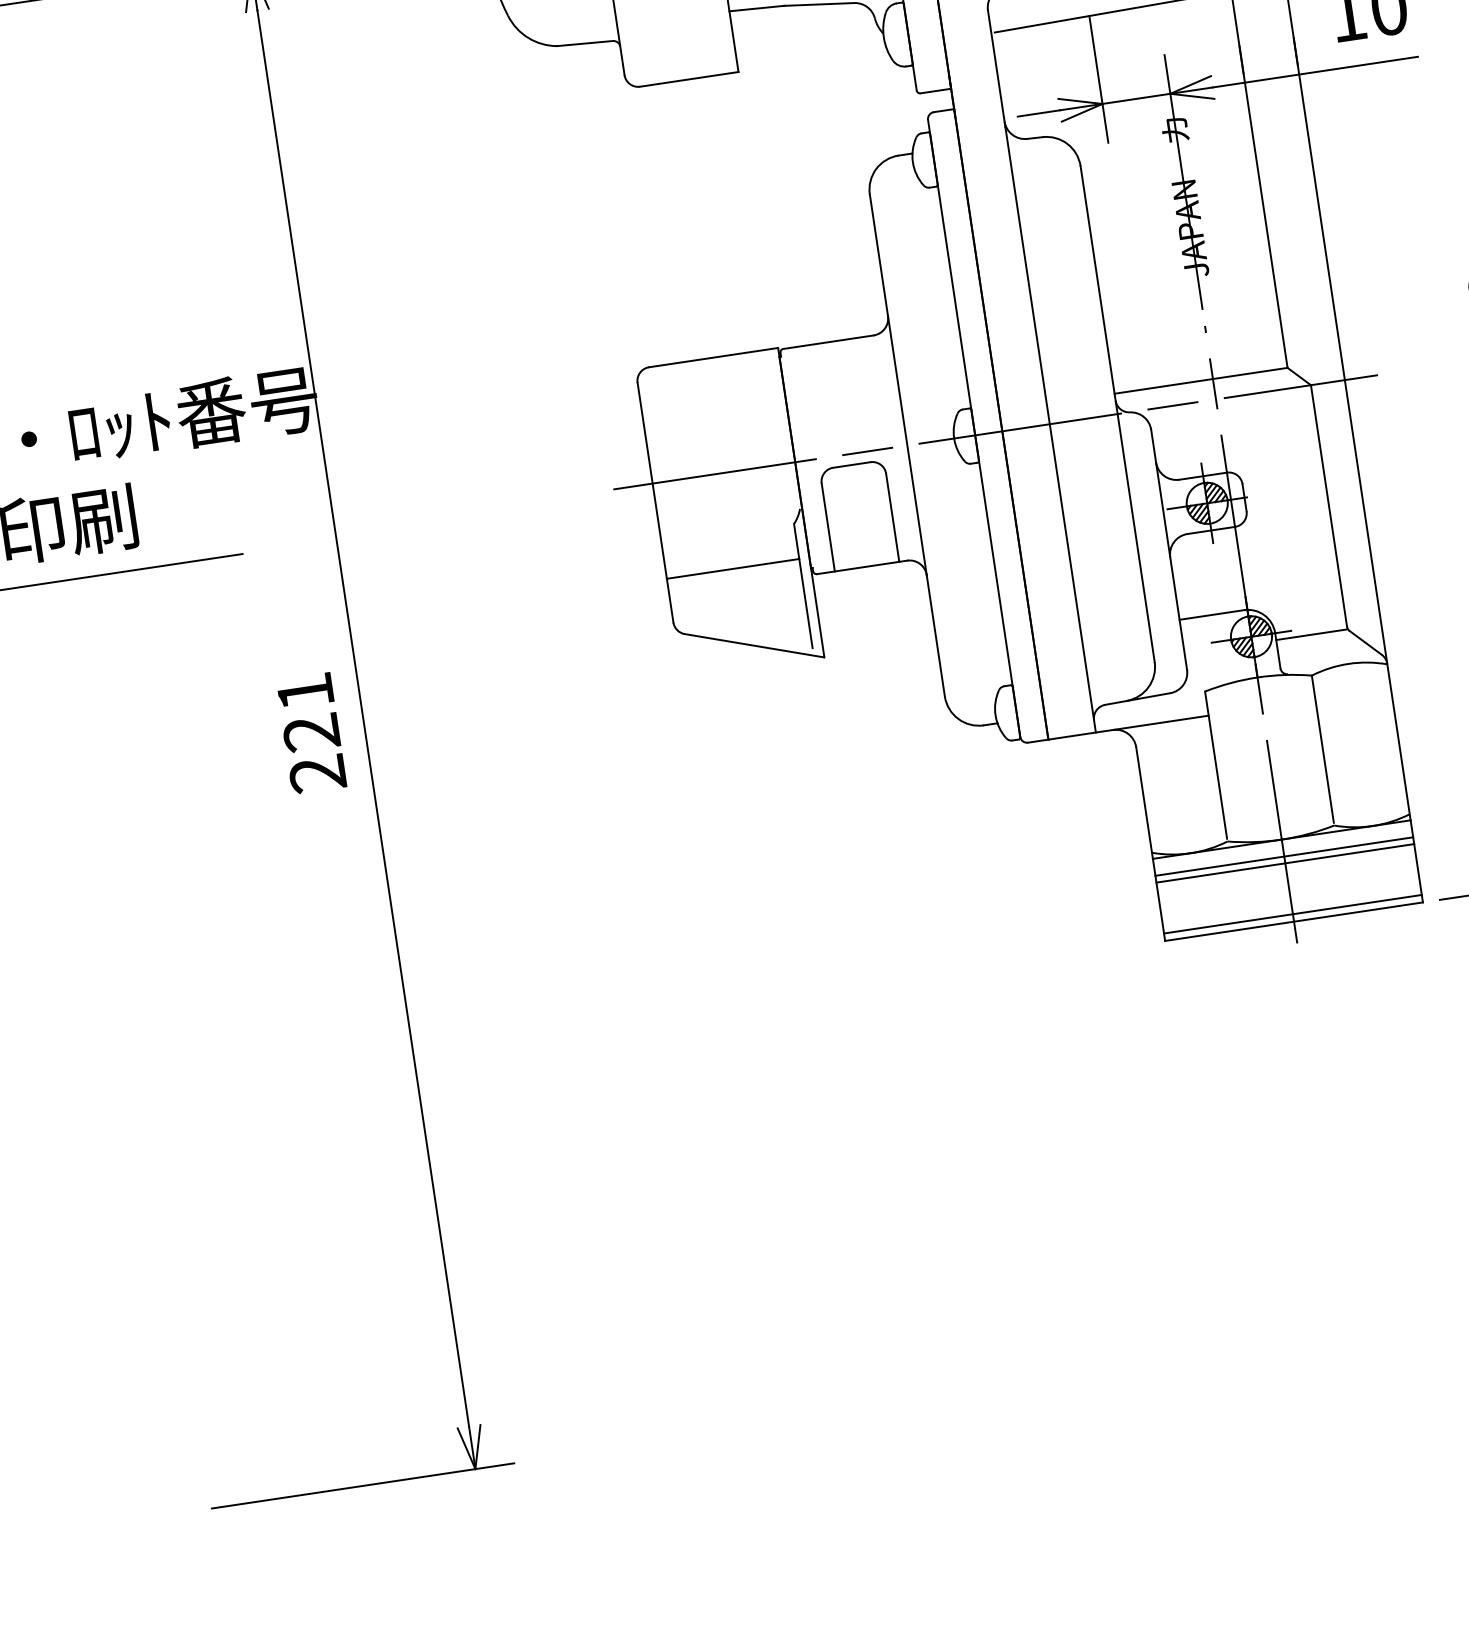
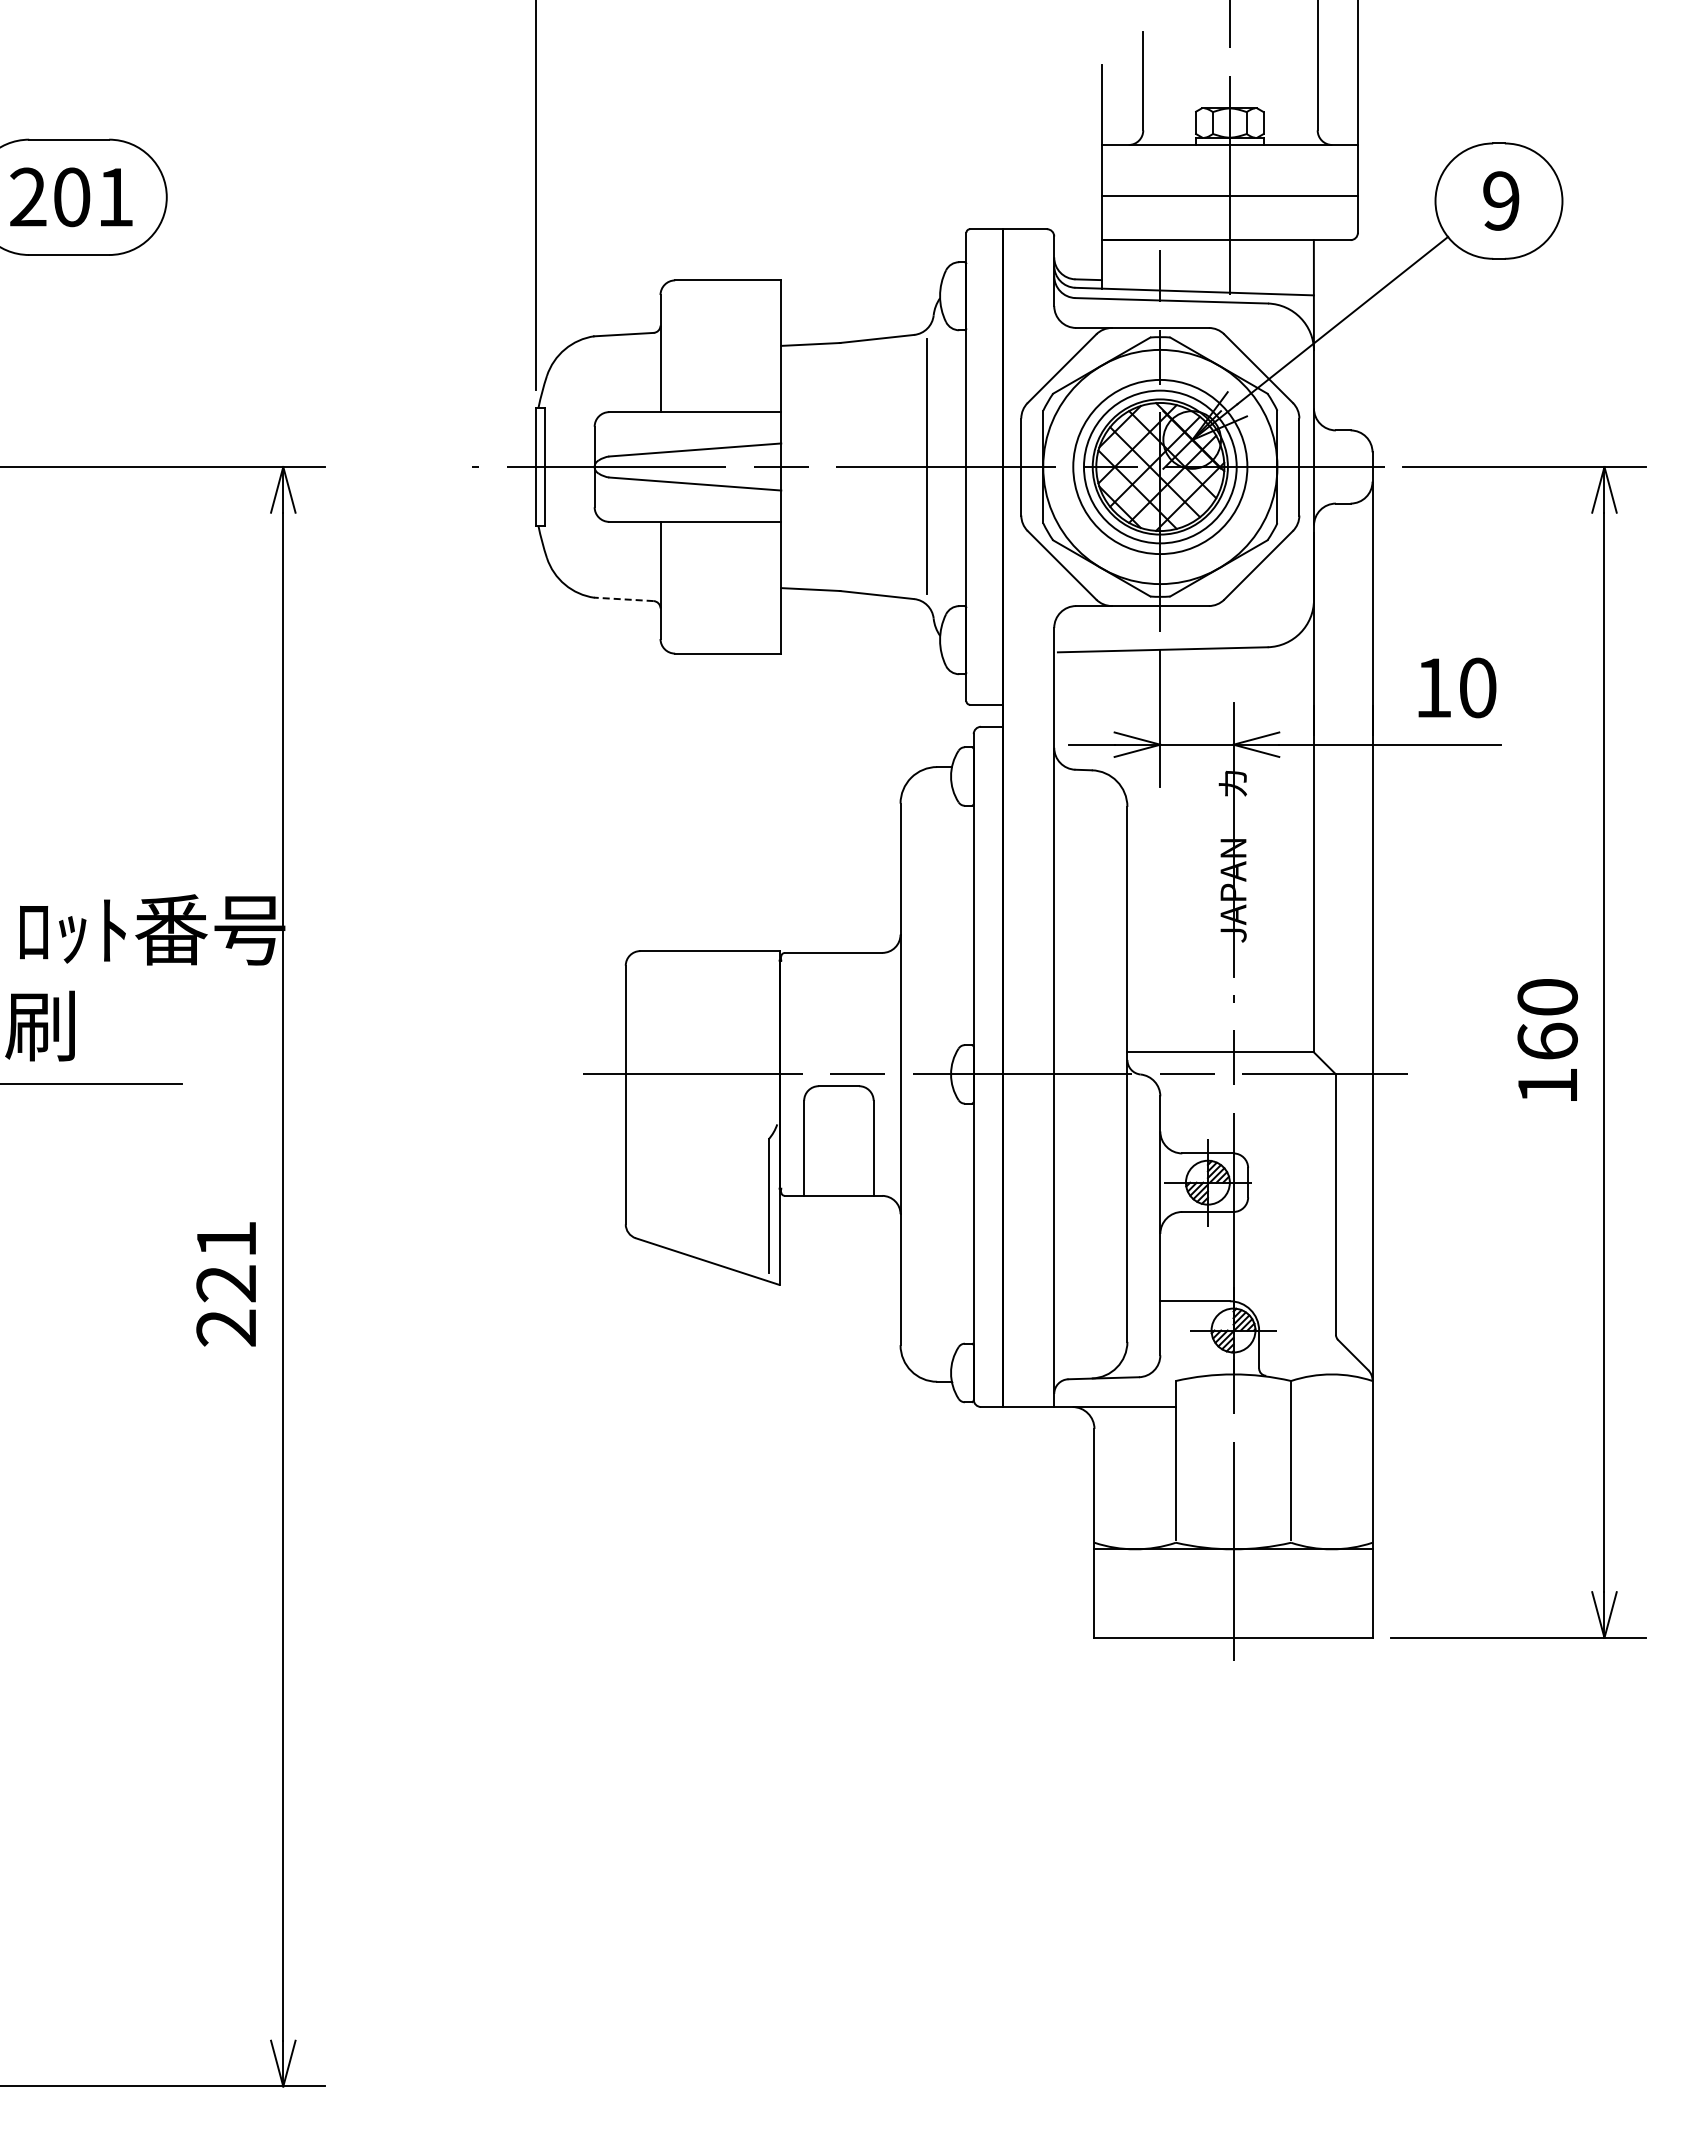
line: (584, 43) -> (623, 599), solid -> dashed
line: (732, 569) -> (696, 1177), removed
line: (1310, 634) -> (1296, 1337), removed
line: (1284, 856) -> (1233, 1567), removed
line: (1285, 862) -> (1233, 1574), removed
line: (1292, 913) -> (1233, 1629), removed

